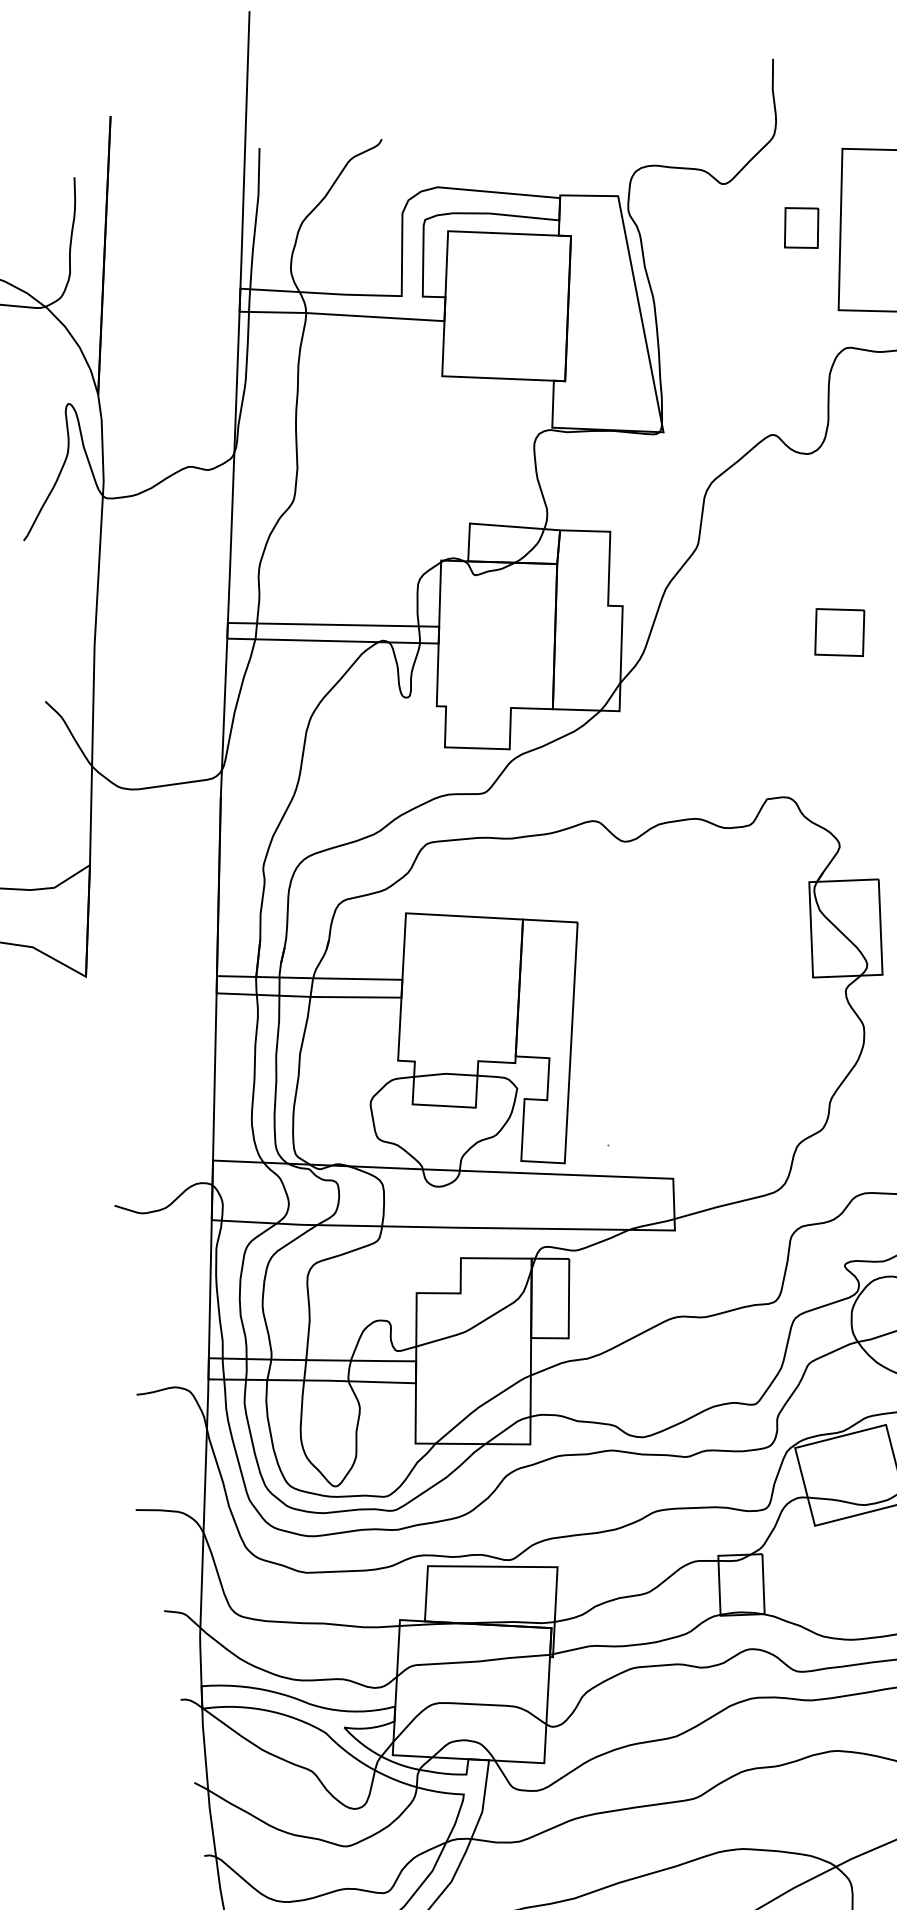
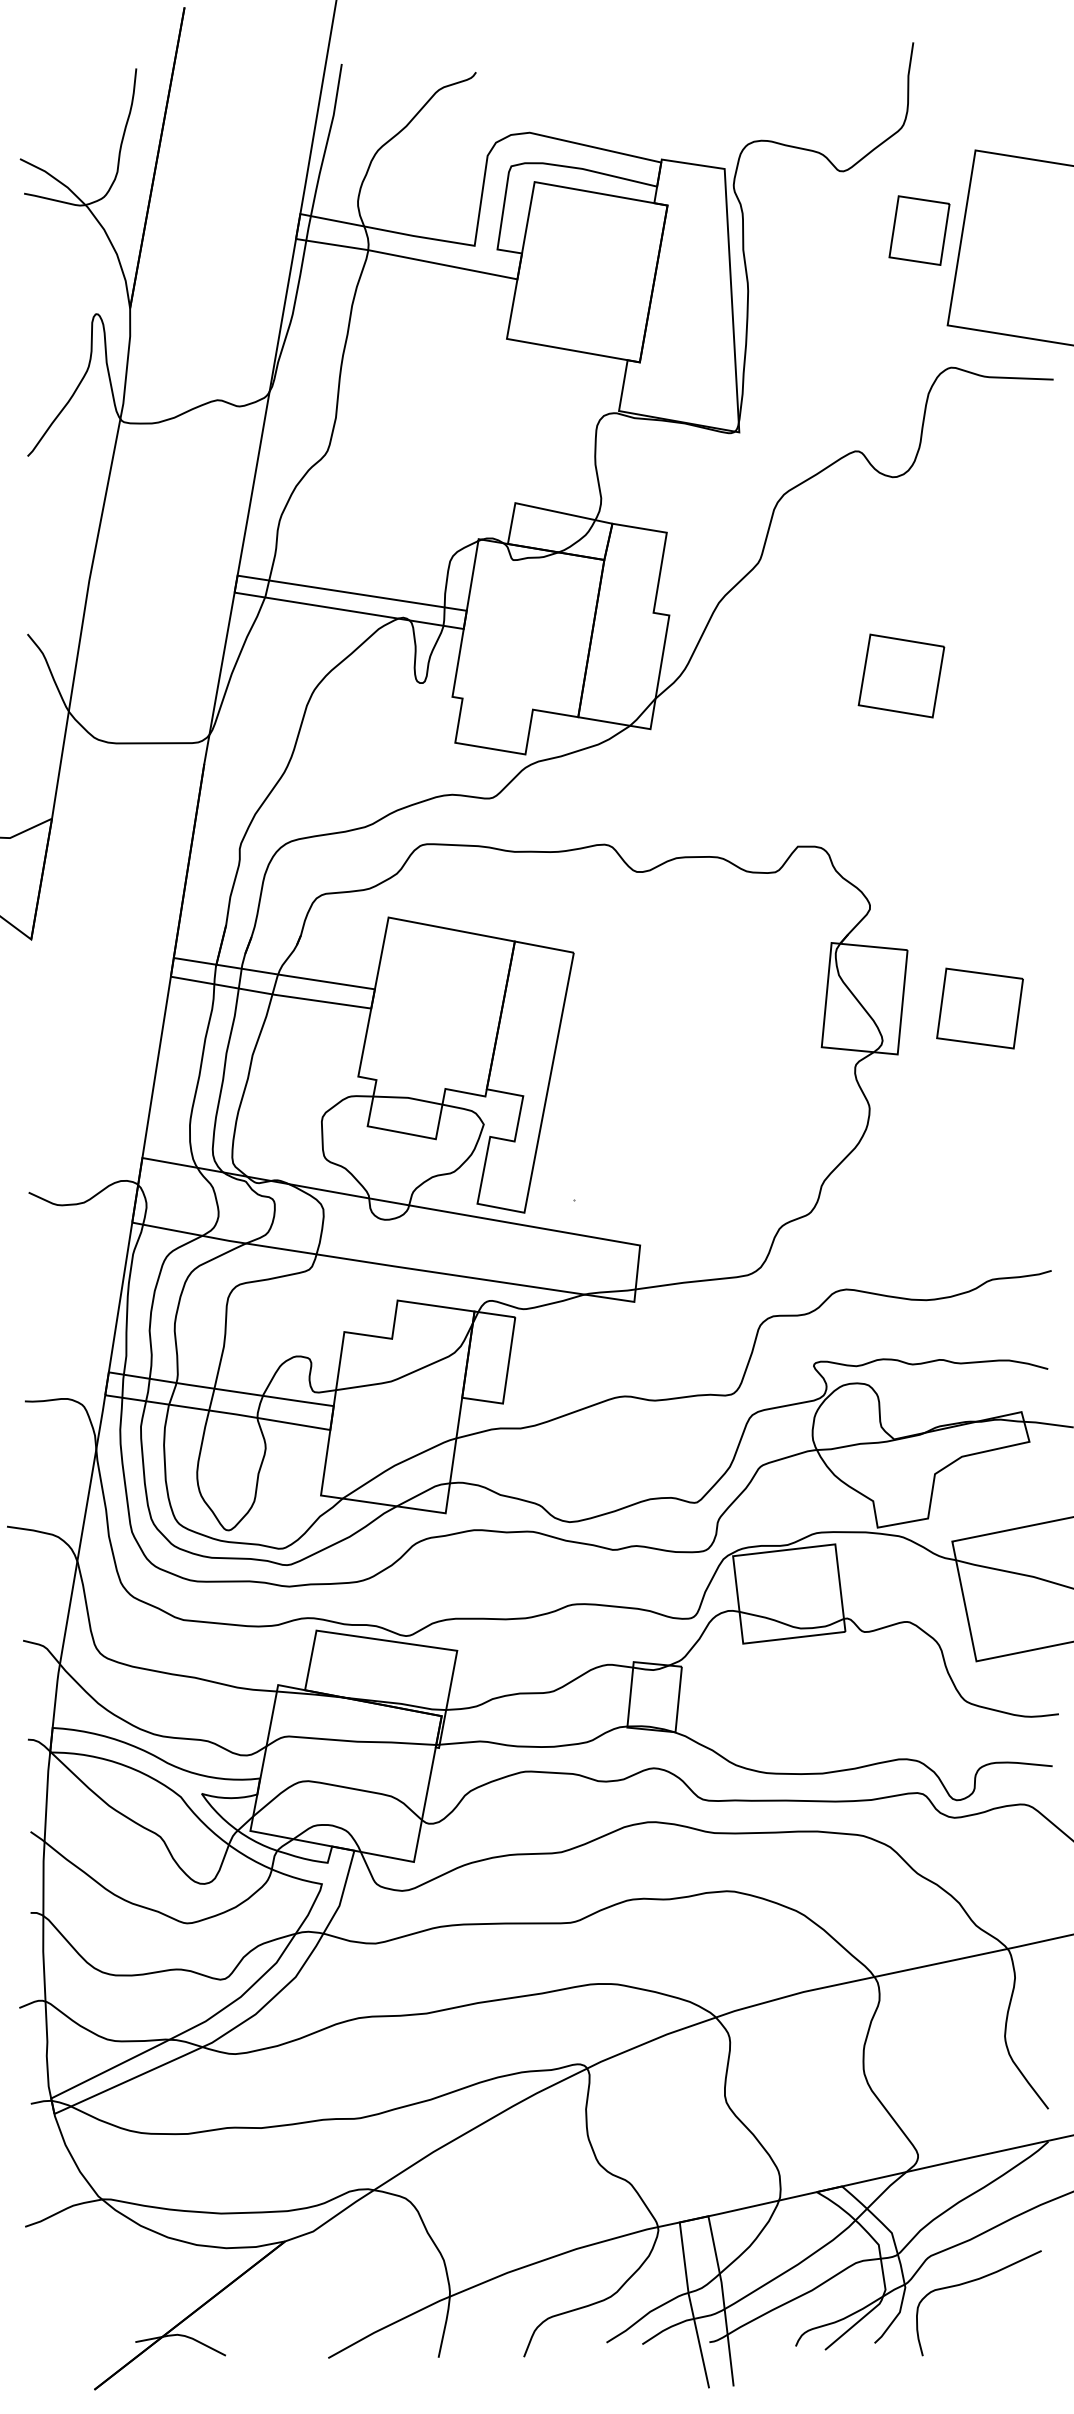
part: (801, 227) -> (919, 230), size x1.43
part: (839, 632) -> (901, 675), size x1.43

